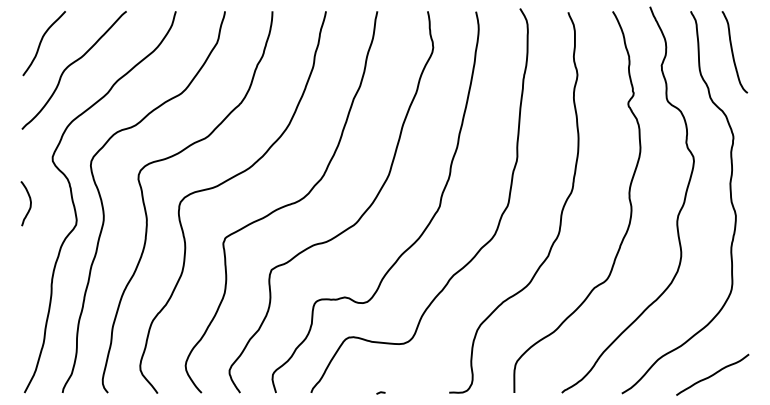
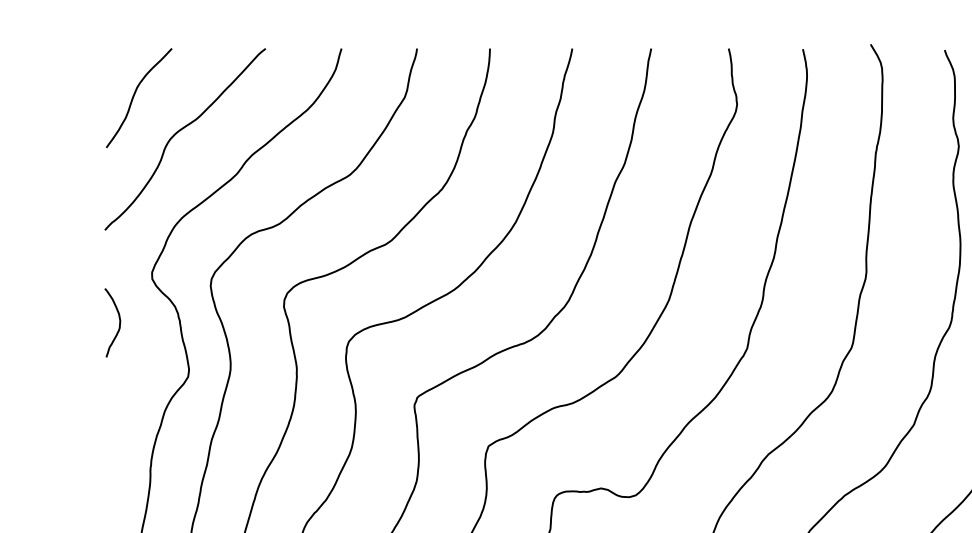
curve: (29, 205) -> (117, 325), moved

